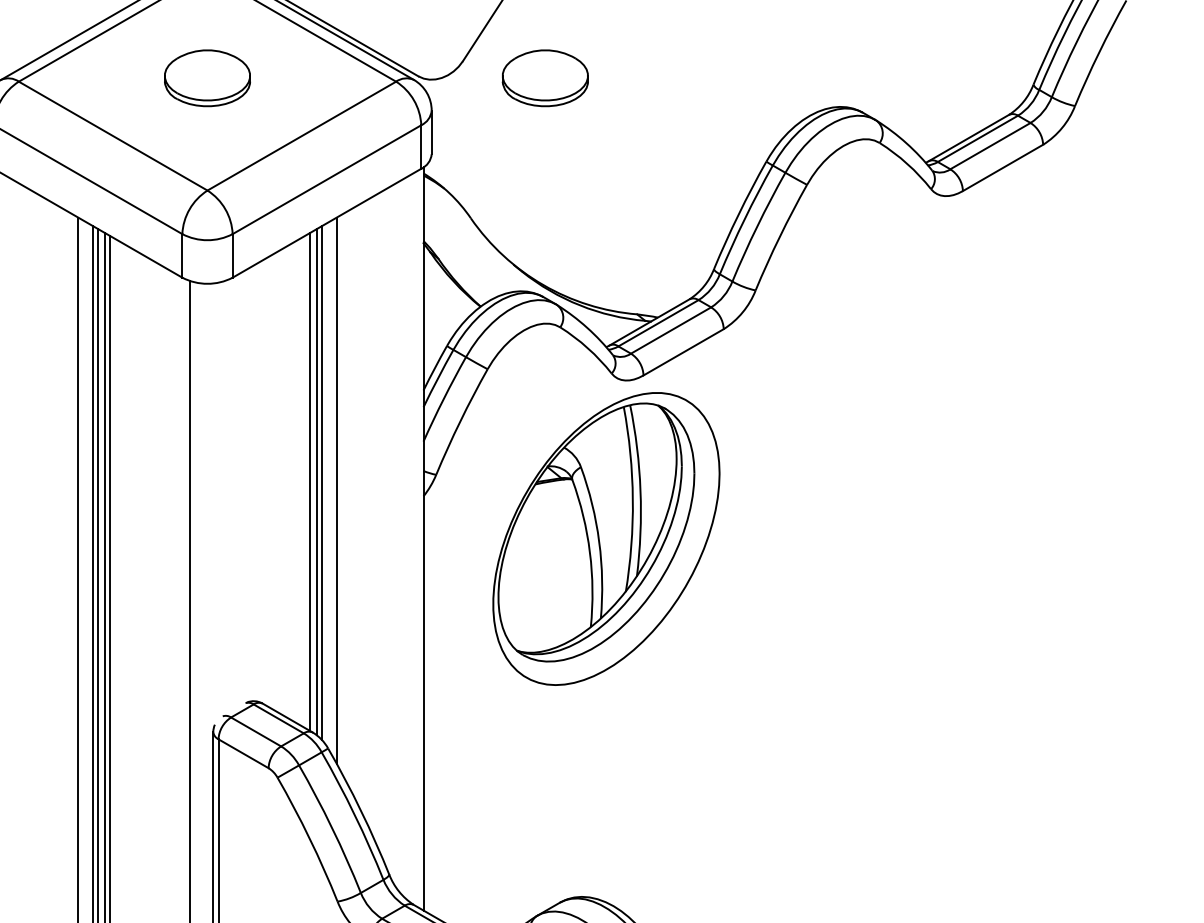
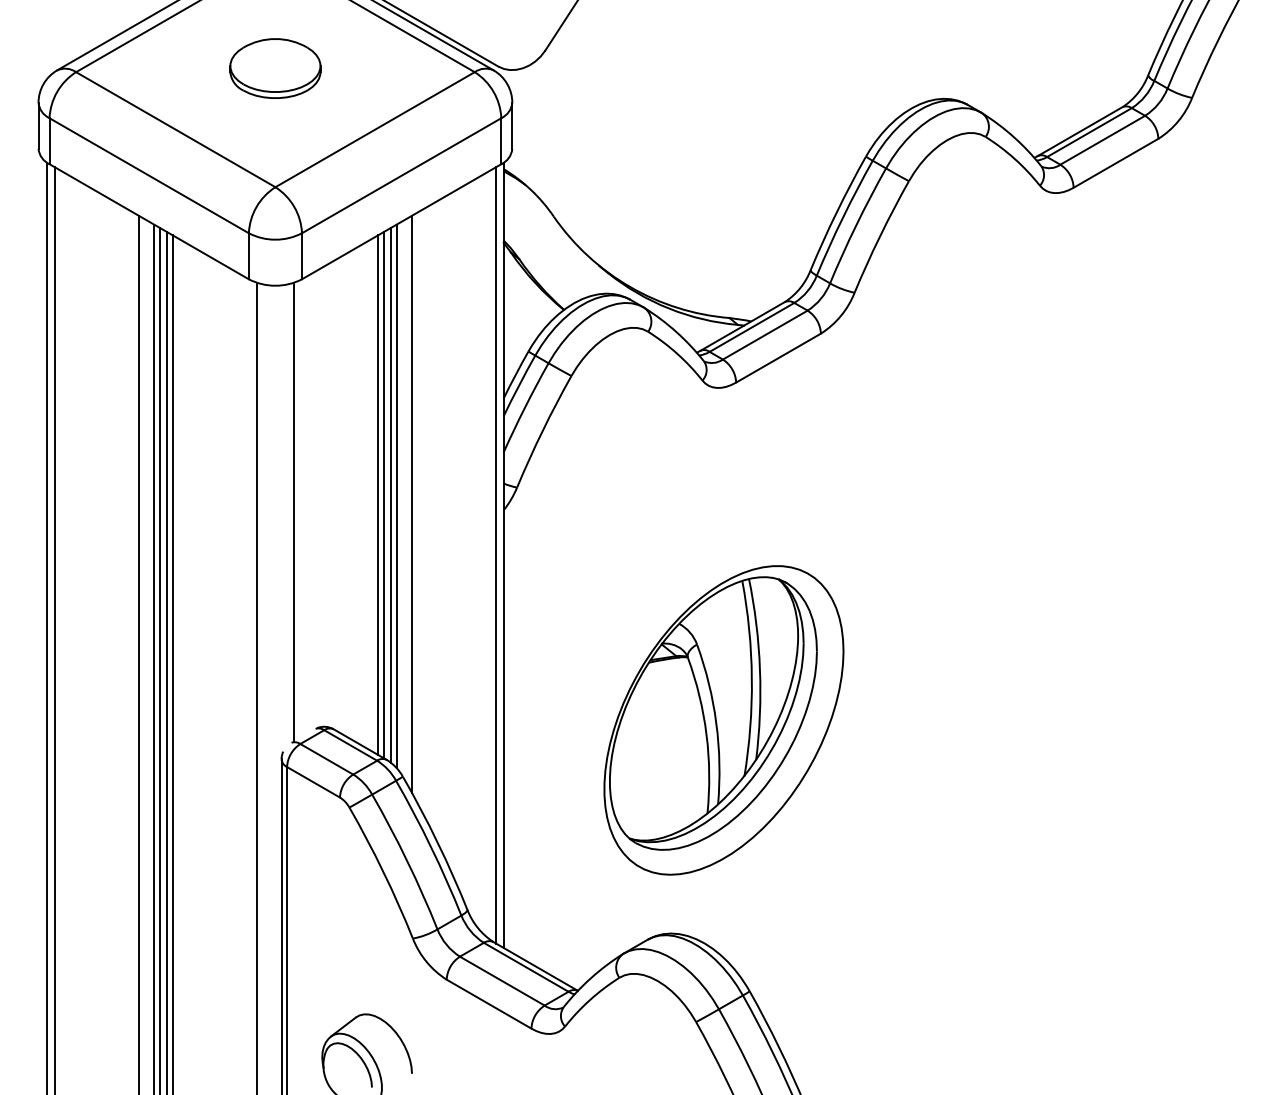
part: (545, 78) -> (632, 68), removed
line: (305, 481) -> (378, 494), added
line: (225, 497) -> (294, 511), added
line: (416, 539) -> (496, 555), added
part: (606, 539) -> (723, 720), moved

